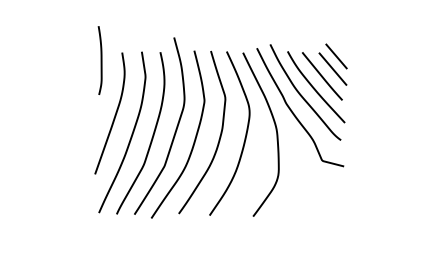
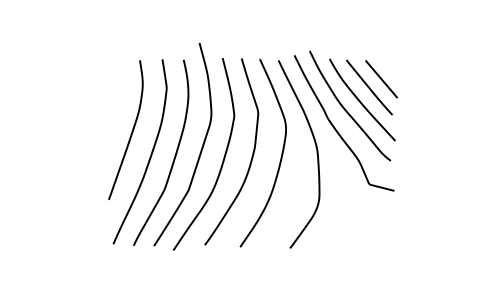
line: (336, 56) -> (385, 64), removed
curve: (100, 60) -> (115, 69), removed

